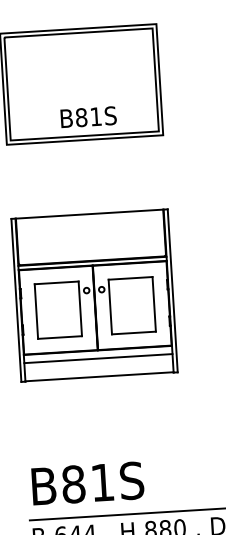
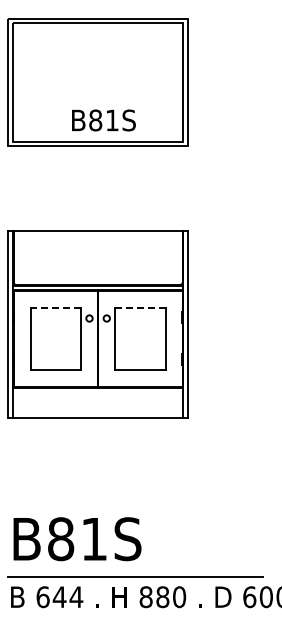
line: (131, 278) -> (141, 307), solid -> dashed
line: (56, 282) -> (55, 307), solid -> dashed
line: (98, 358) -> (98, 397), removed

